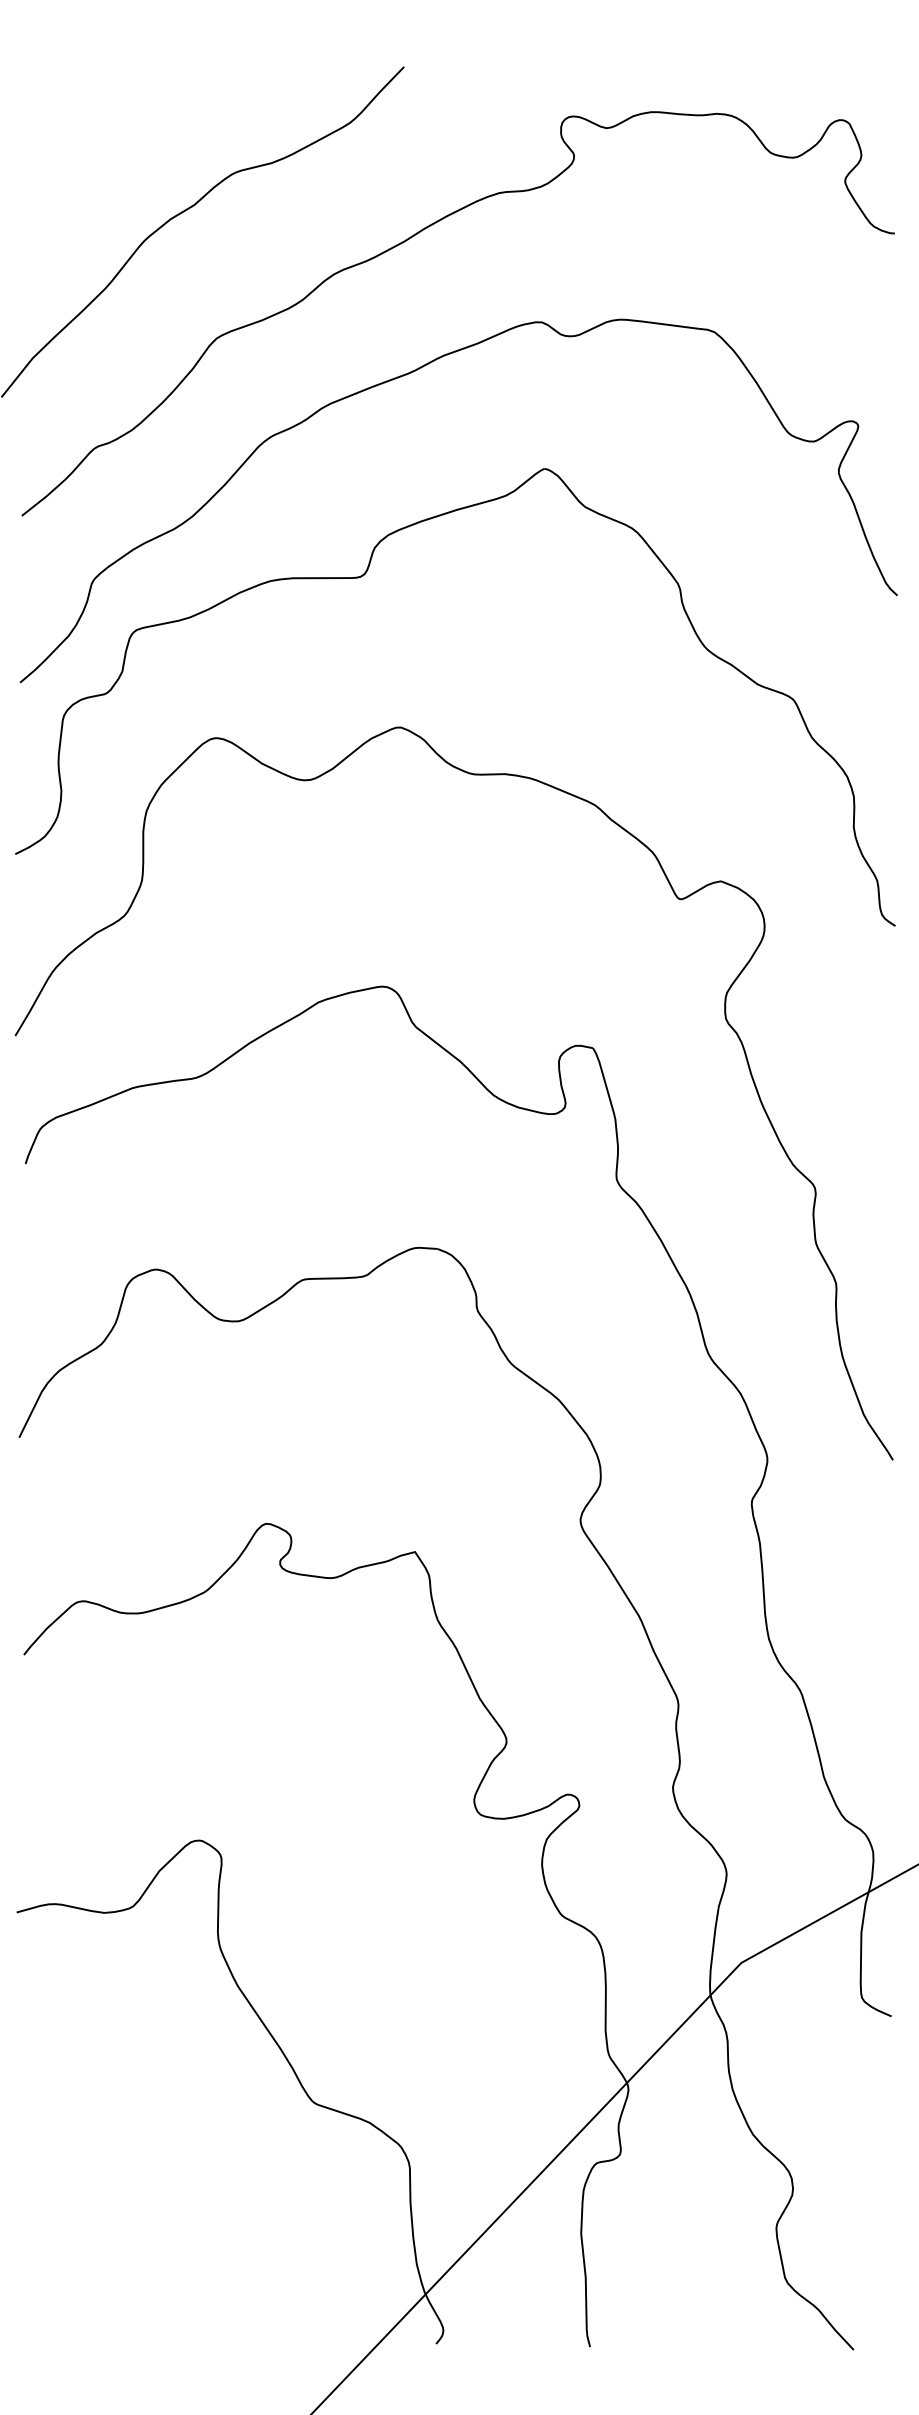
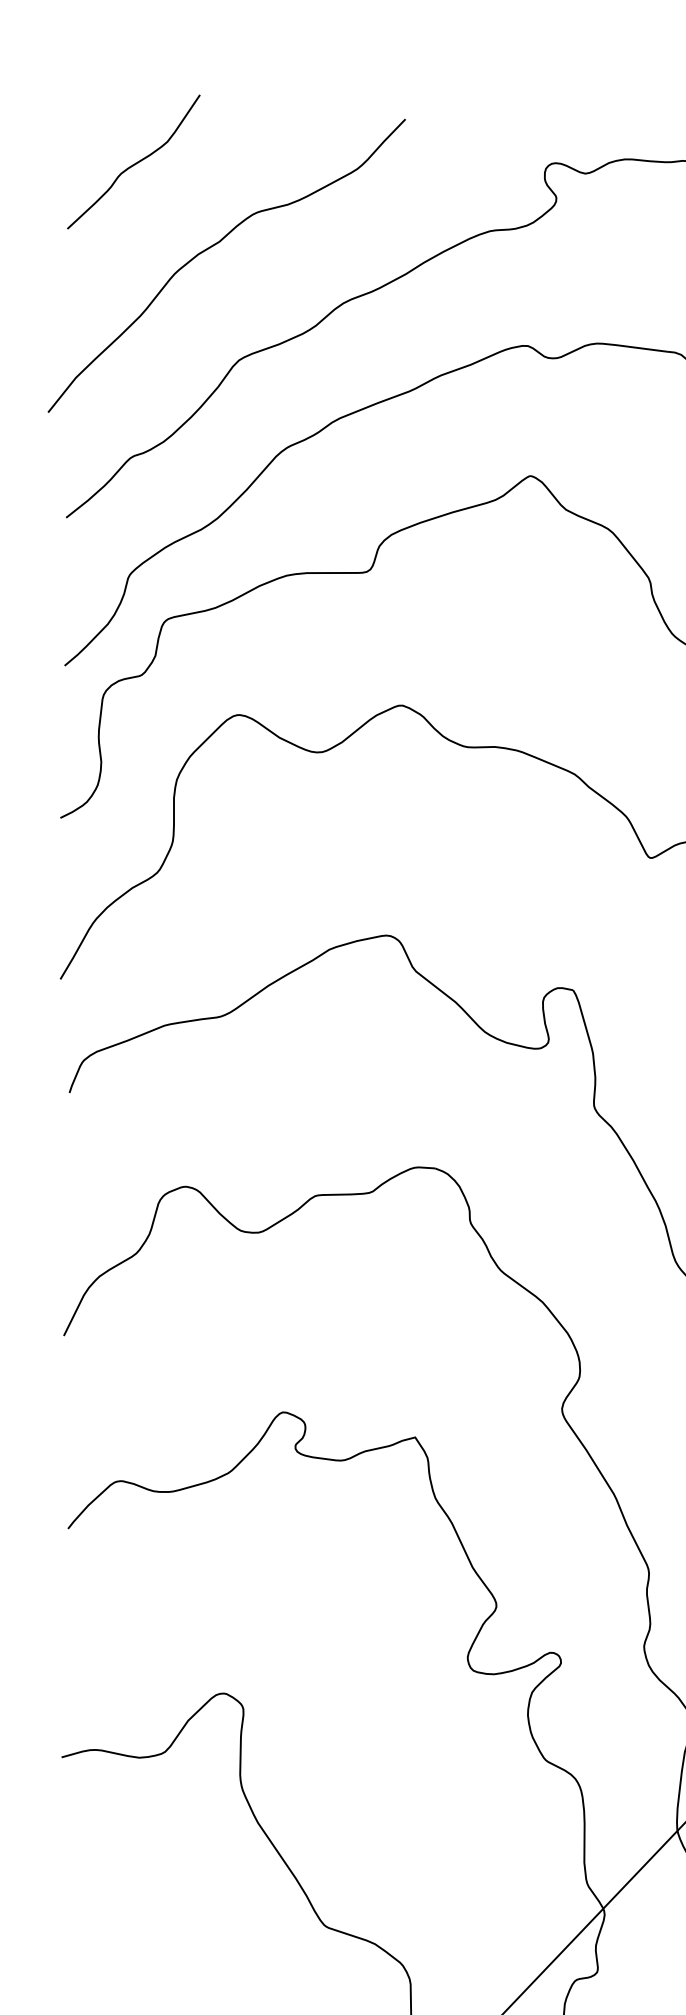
curve: (99, 116) -> (135, 163), added

